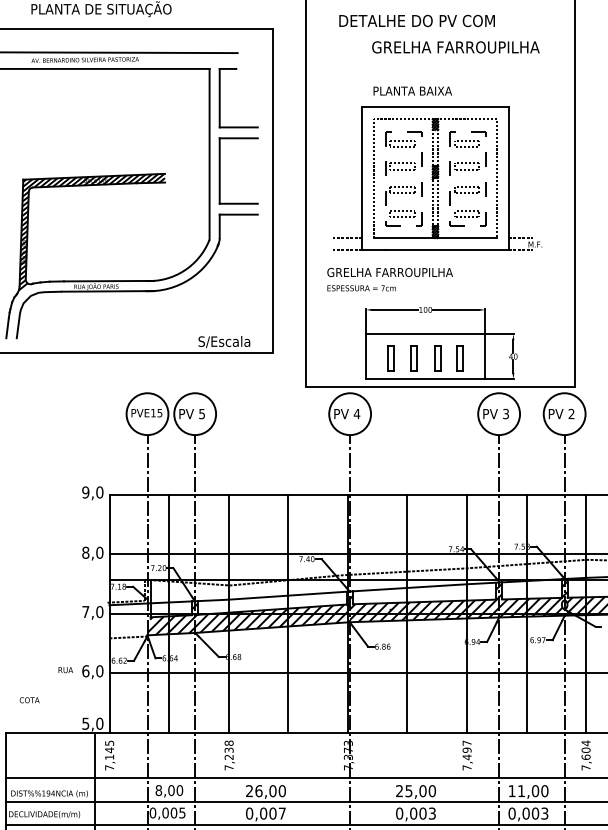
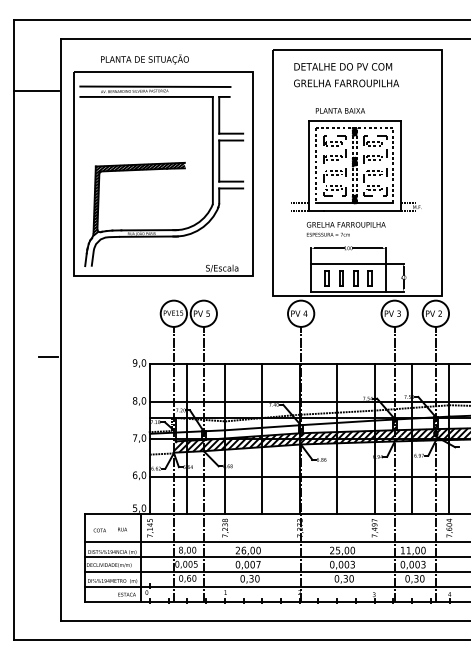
text: (455, 47) -> (346, 83), moved
text: (388, 279) -> (345, 229), moved
text: (65, 670) -> (122, 529), moved
text: (29, 700) -> (99, 530), moved

